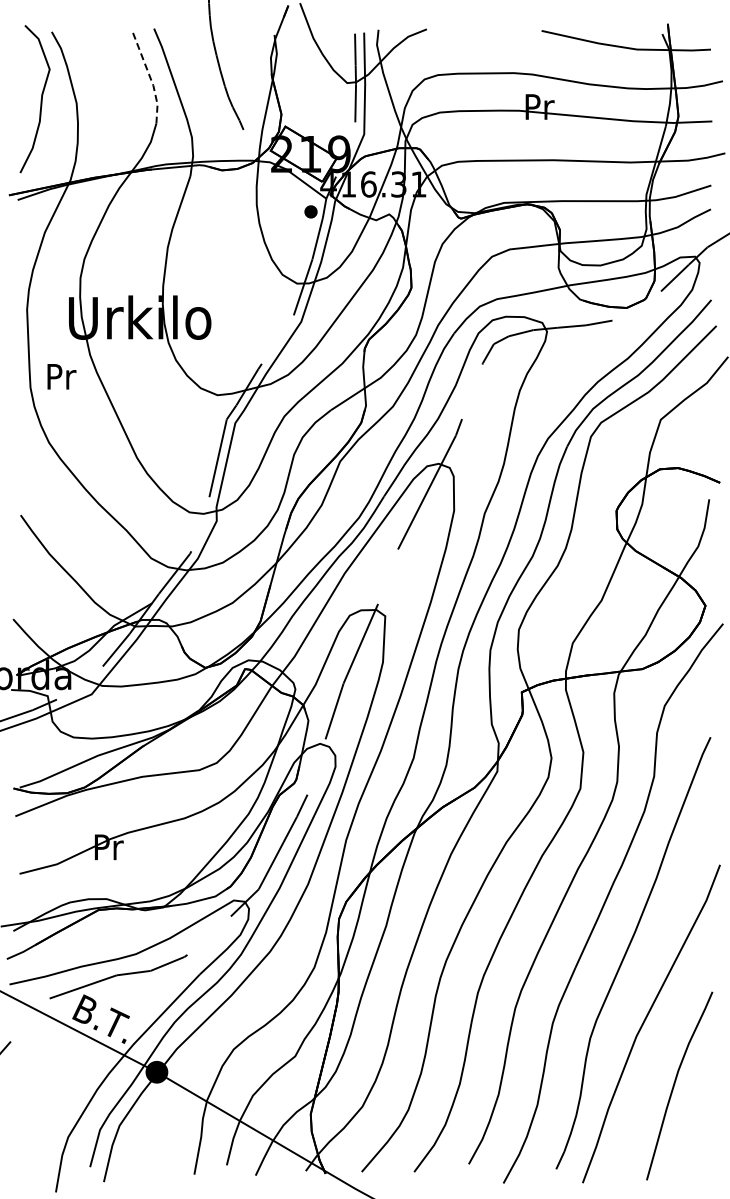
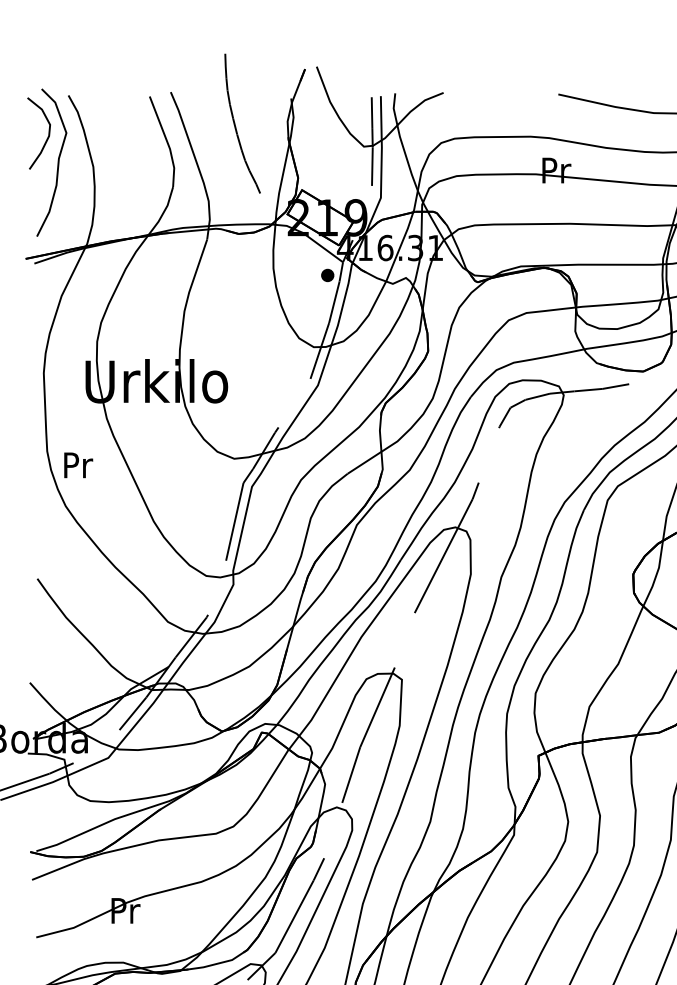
curve: (30, 73) -> (47, 137), added
line: (150, 79) -> (167, 143), dashed -> solid
text: (61, 376) -> (78, 465), moved

